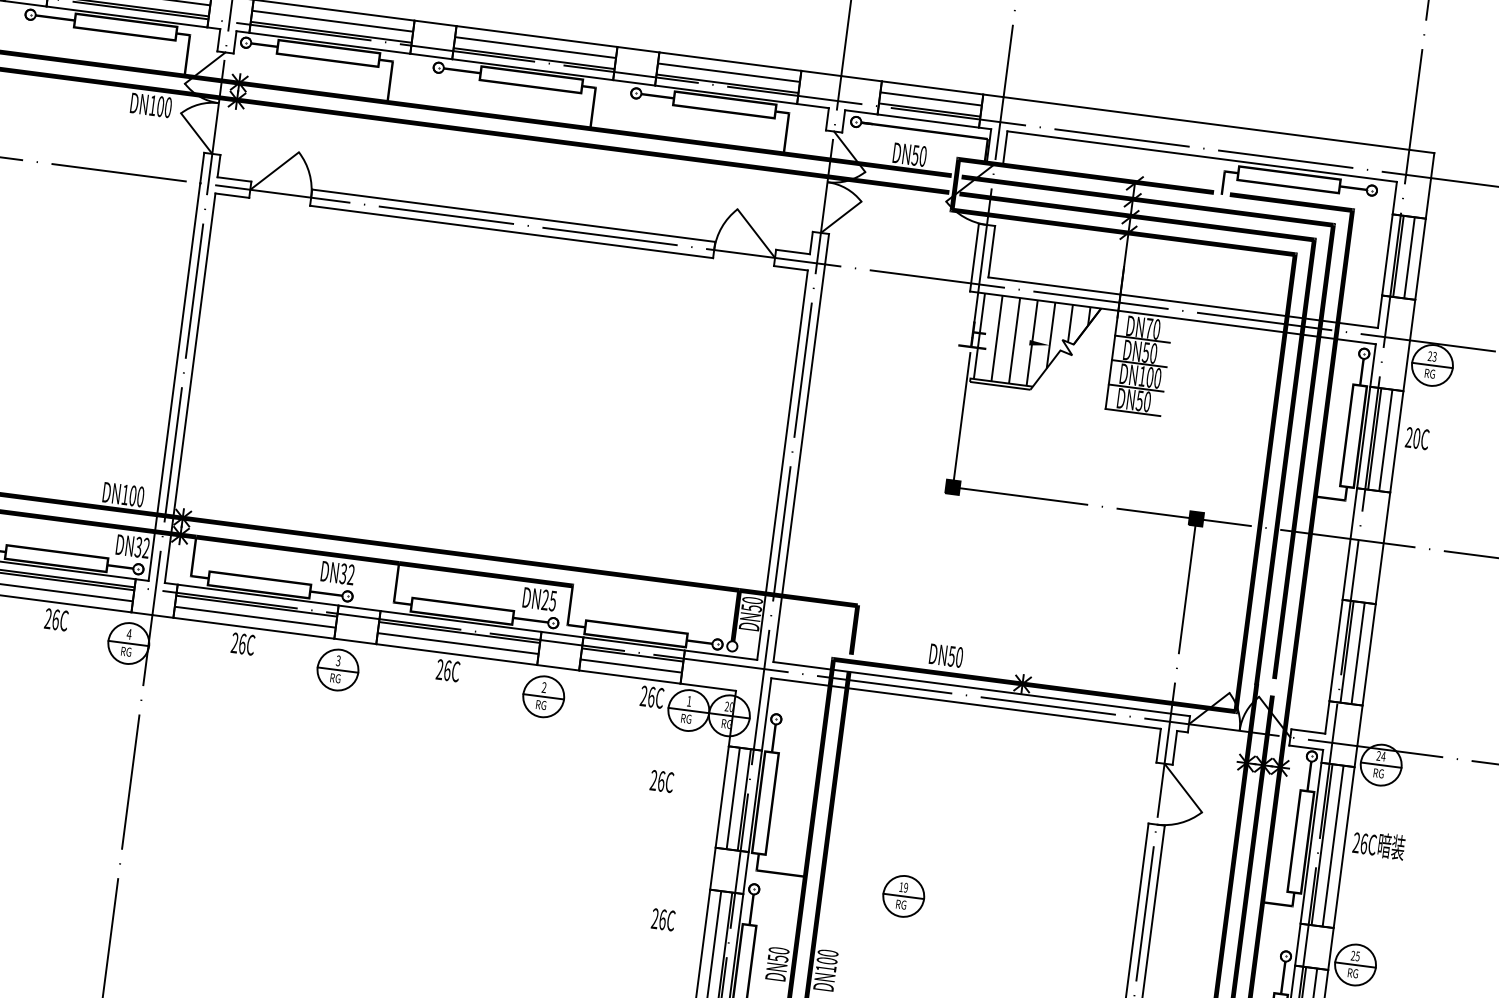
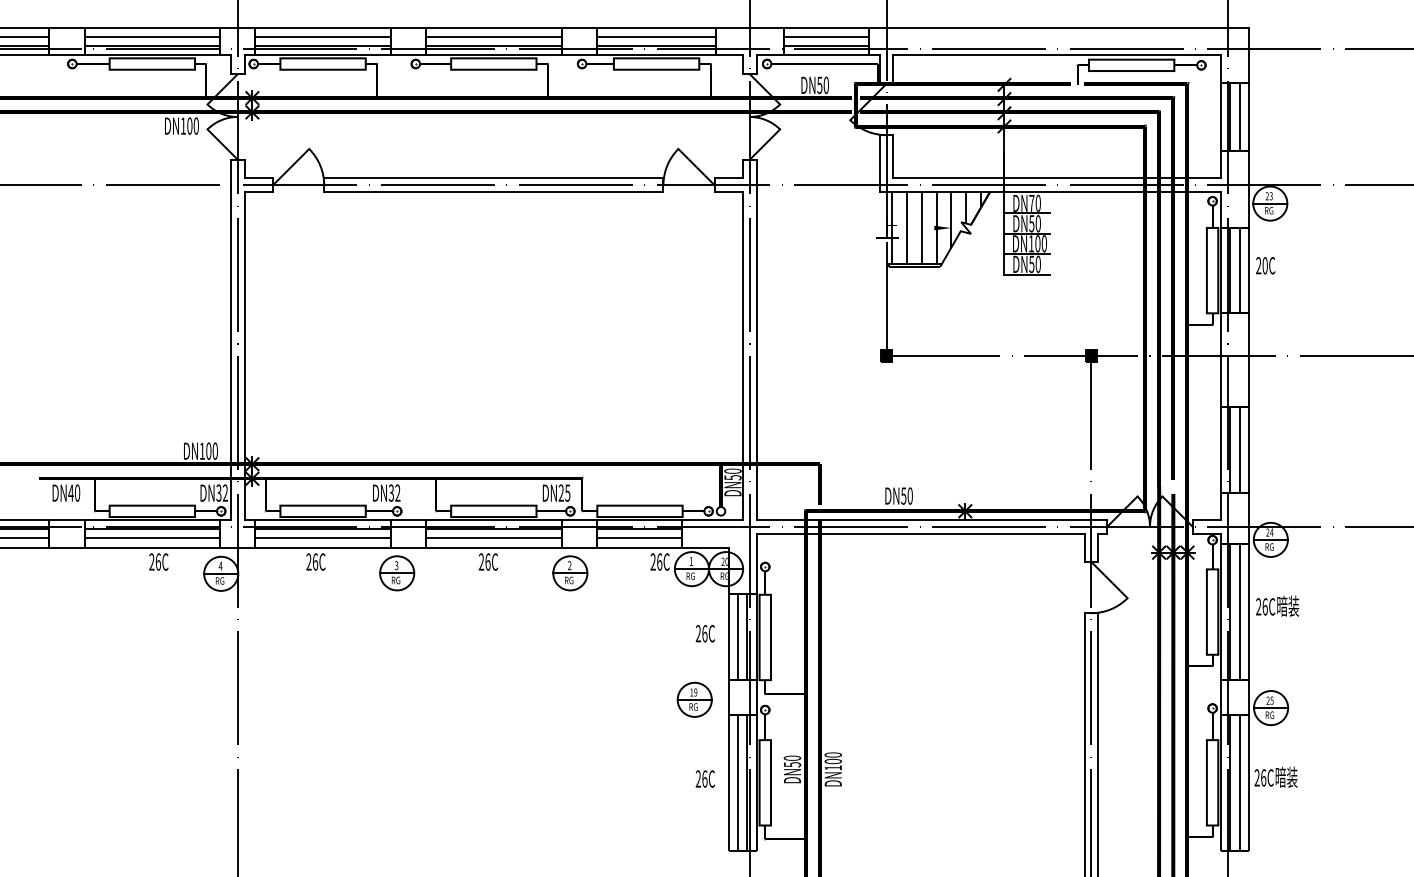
text: (661, 781) -> (704, 633), moved
part: (903, 895) -> (694, 699), moved
text: (662, 919) -> (704, 778), moved

